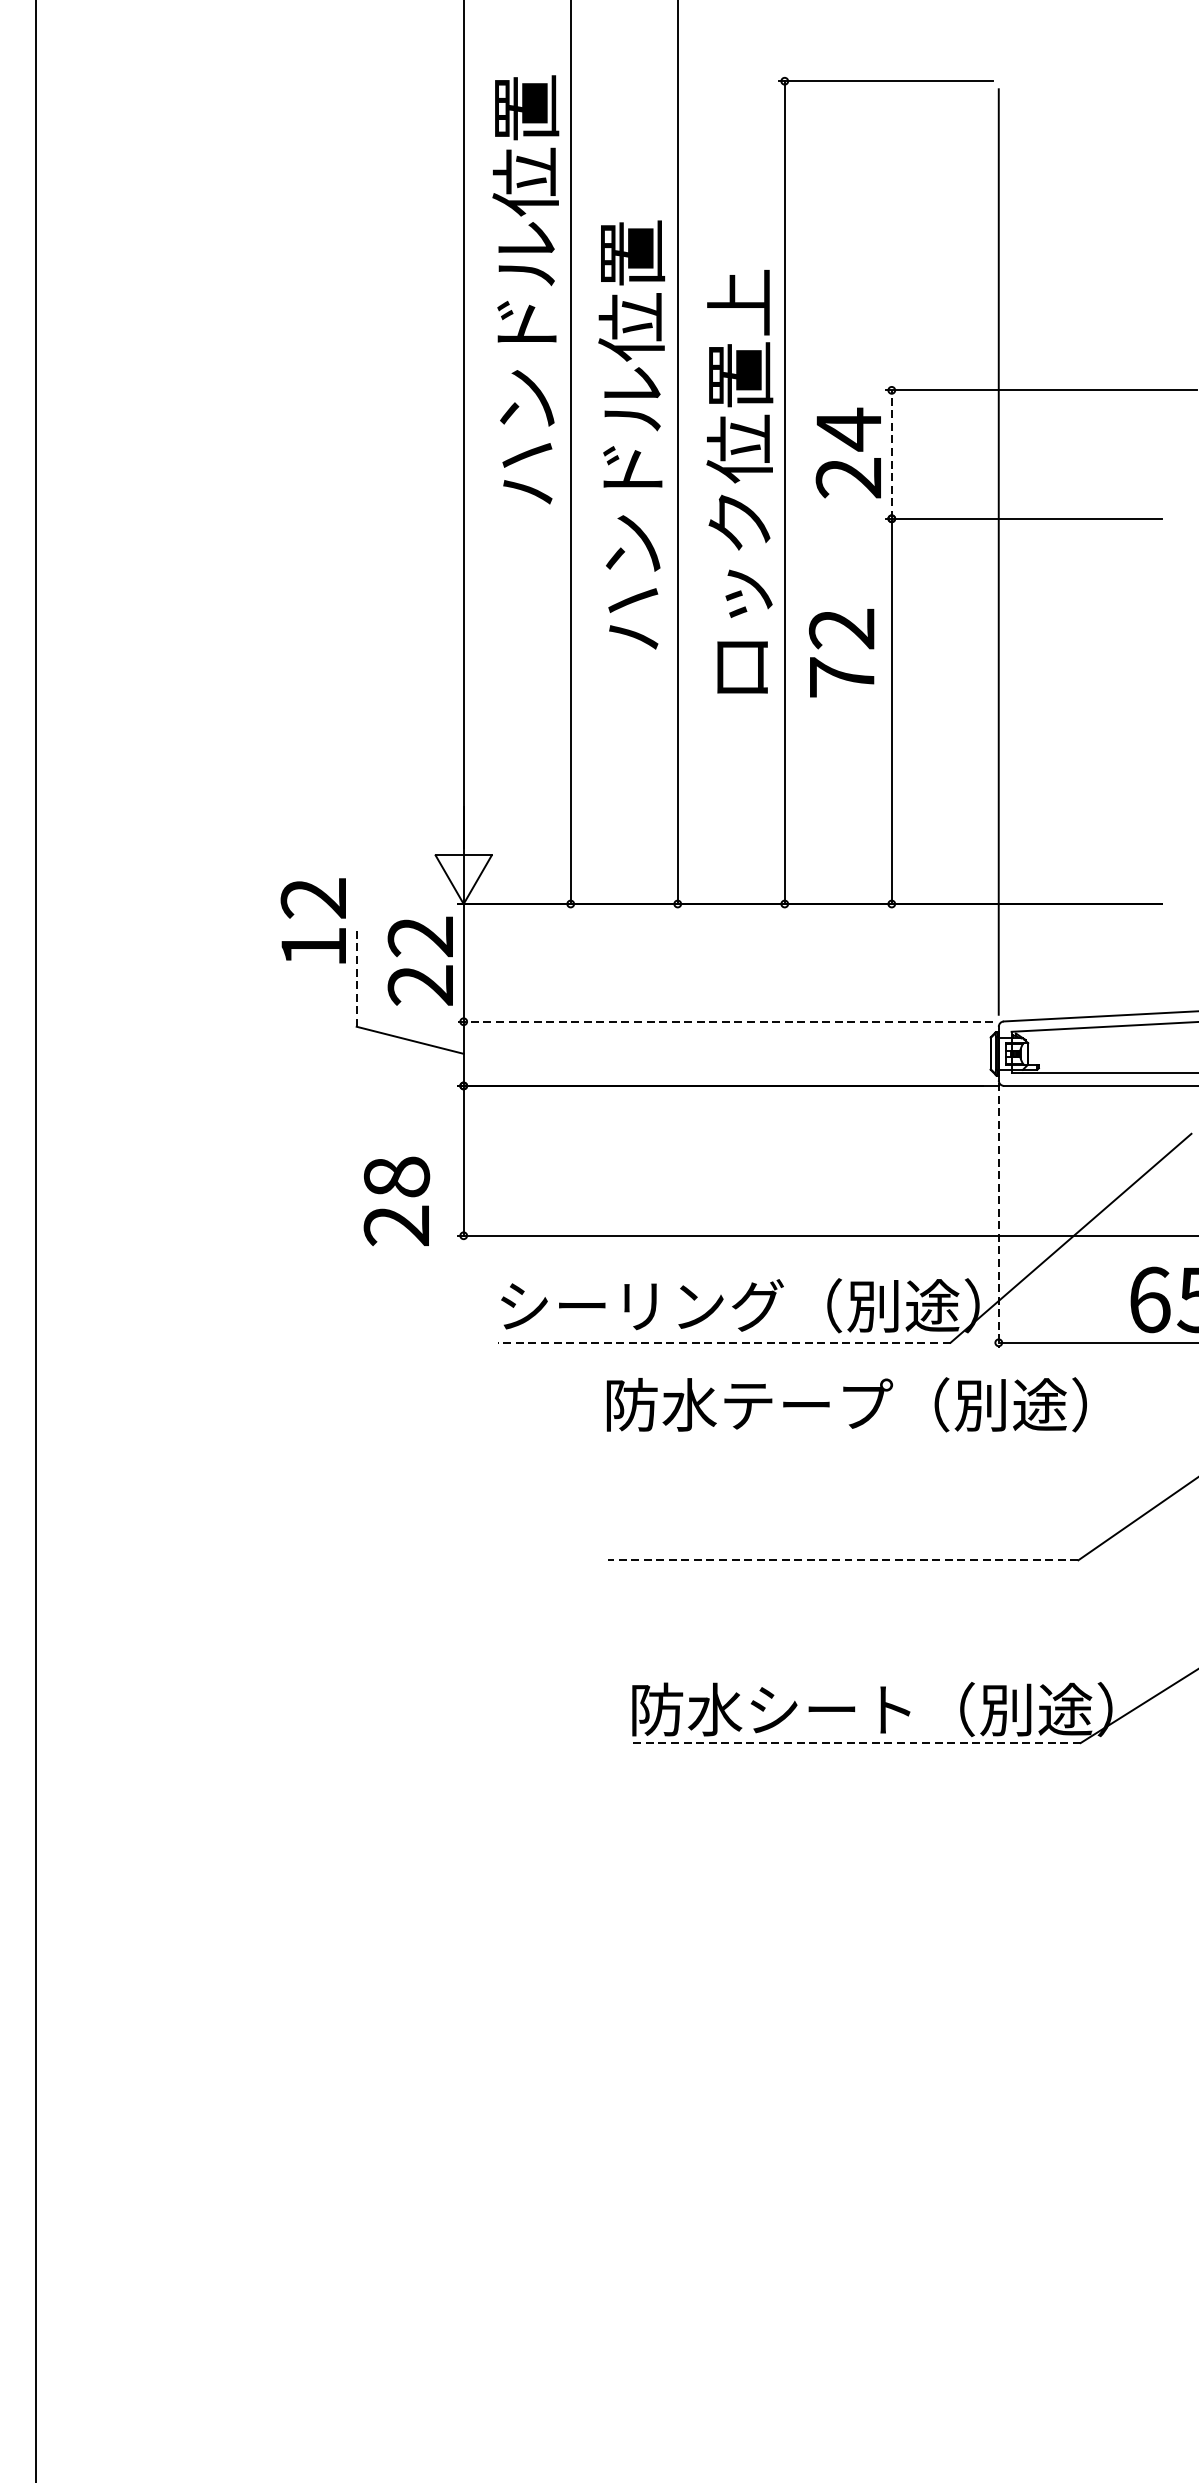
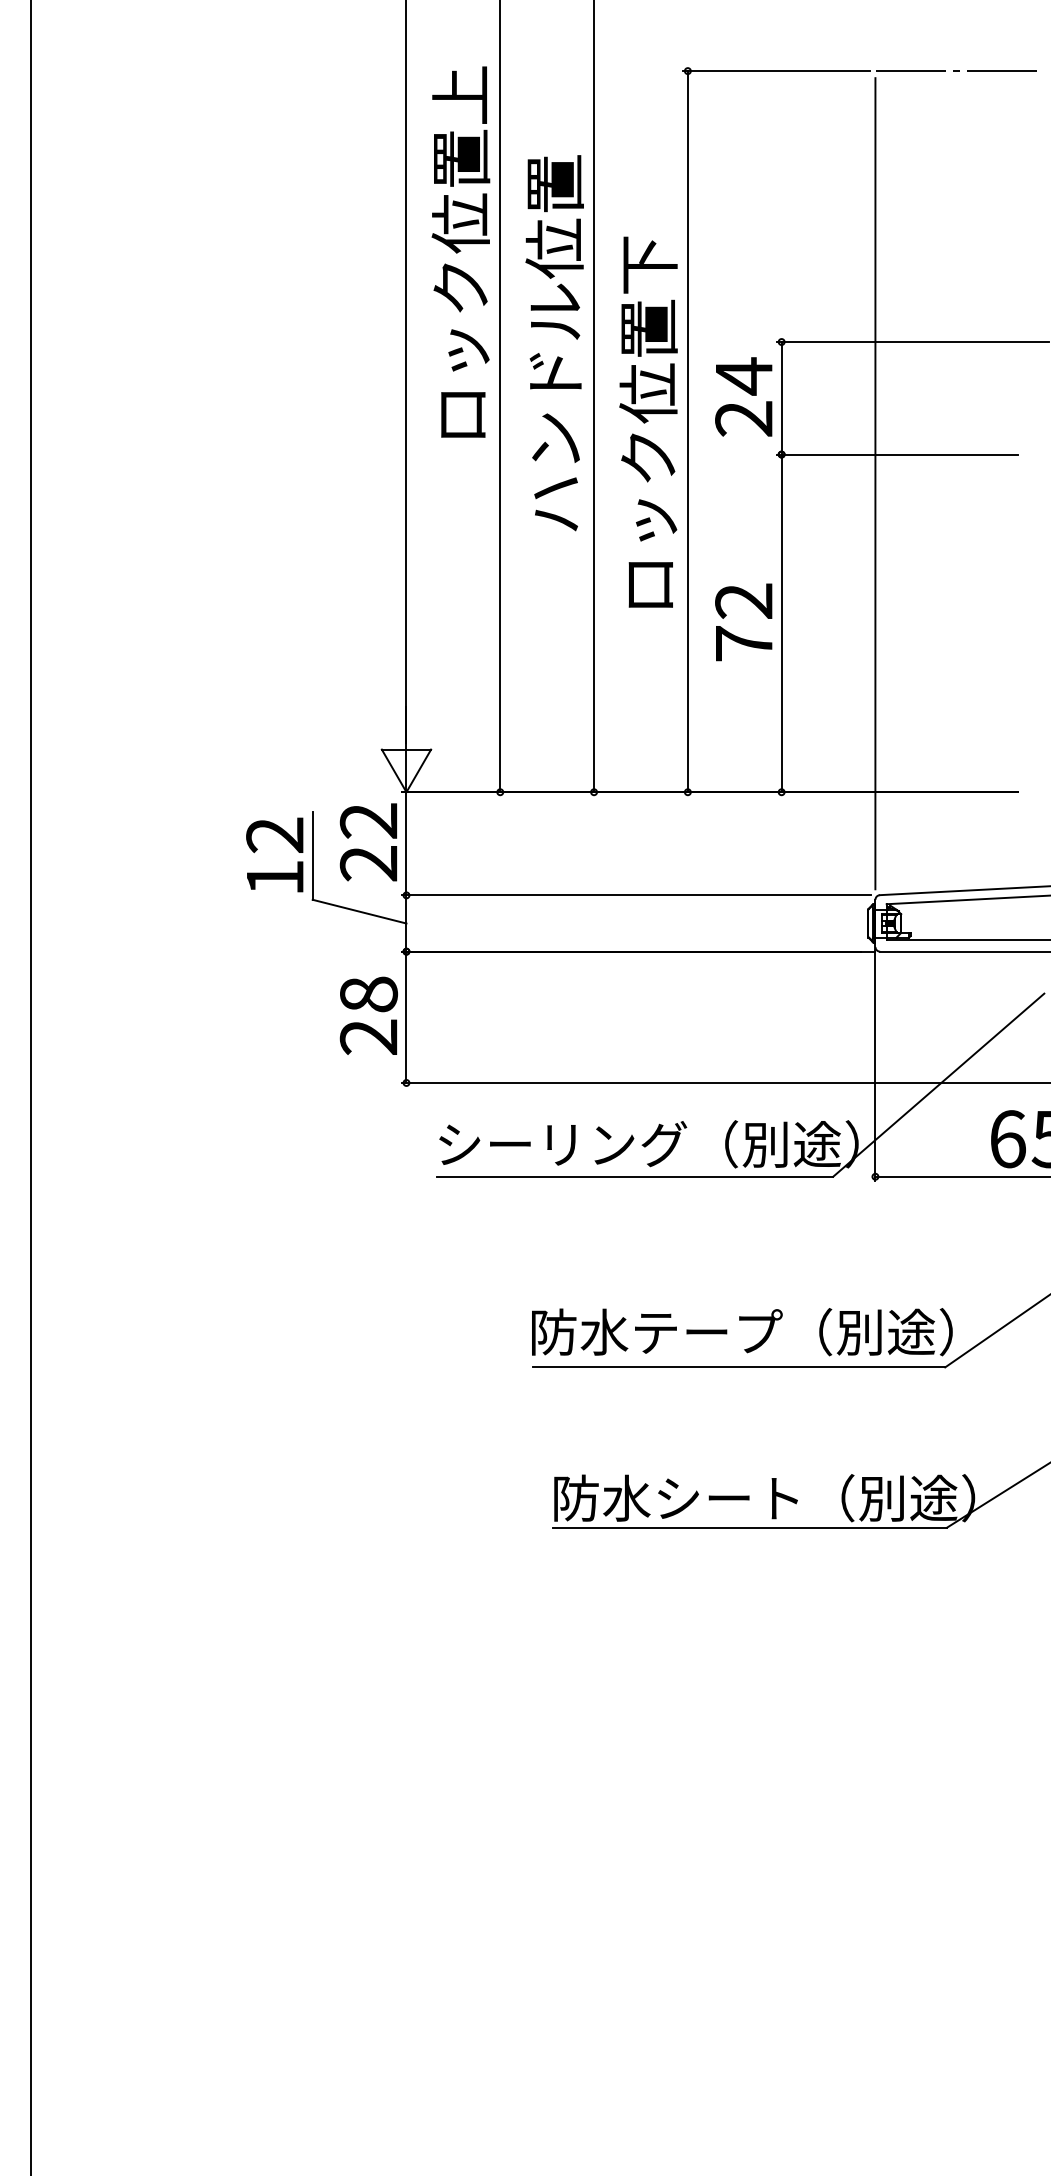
line: (1090, 81) -> (955, 71), added
text: (525, 289) -> (460, 253), ハンドル位置 -> ロック位置上
text: (739, 301) -> (648, 264), ロック位置上 -> ロック位置下
text: (631, 435) -> (554, 343), moved
line: (891, 453) -> (781, 397), dashed -> solid
text: (841, 653) -> (743, 622), moved
text: (313, 920) -> (274, 854), moved
line: (356, 976) -> (312, 855), dashed -> solid
line: (725, 1021) -> (635, 895), dashed -> solid
text: (396, 1200) -> (368, 1015), moved
line: (998, 1215) -> (875, 1065), dashed -> solid
line: (723, 1342) -> (634, 1176), dashed -> solid
text: (847, 1405) -> (742, 1332), moved
line: (842, 1560) -> (738, 1367), dashed -> solid
line: (855, 1742) -> (749, 1527), dashed -> solid

